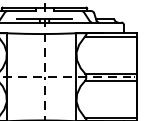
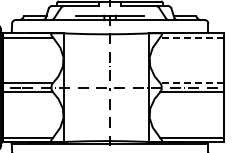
line: (110, 36) -> (191, 37), solid -> dashed
line: (111, 73) -> (192, 83), solid -> dashed

